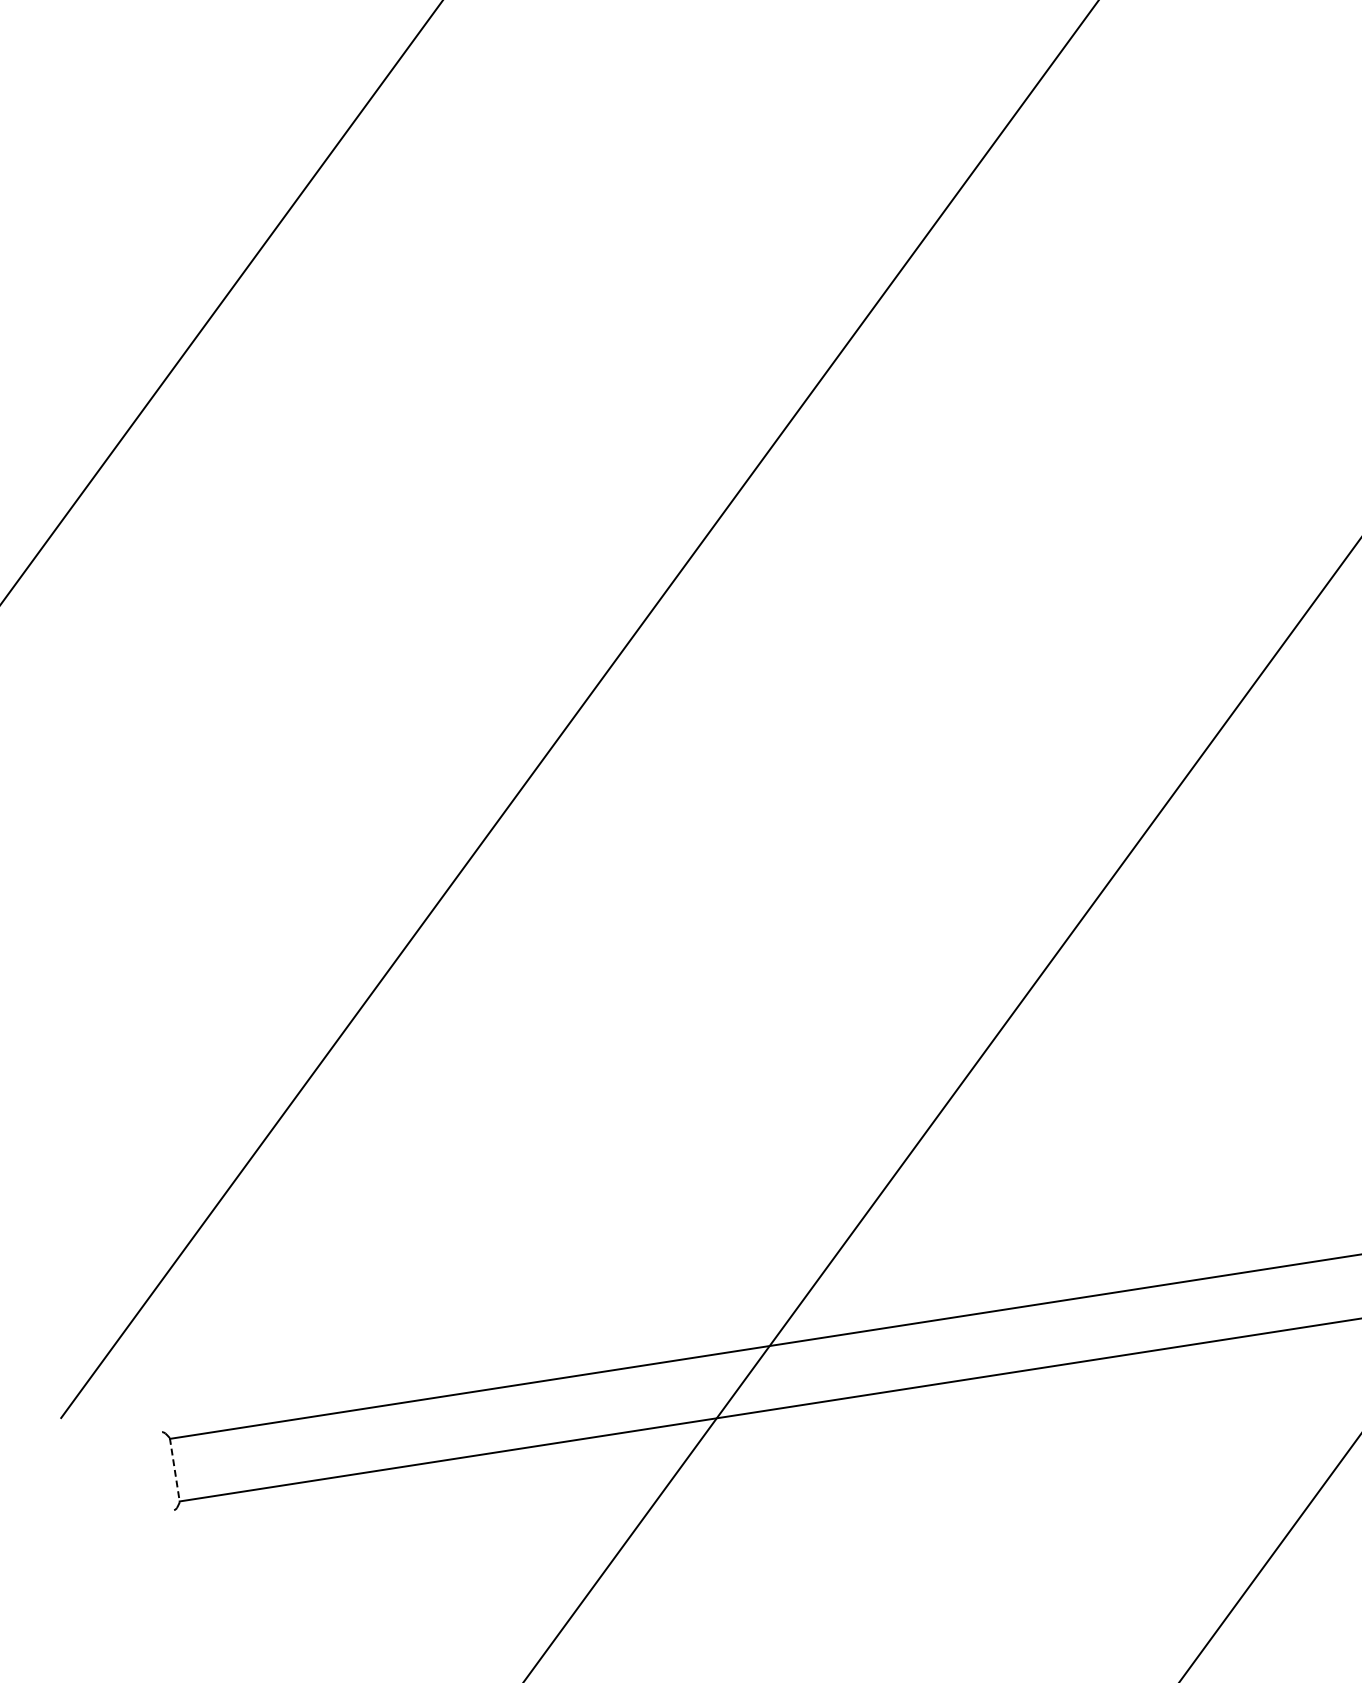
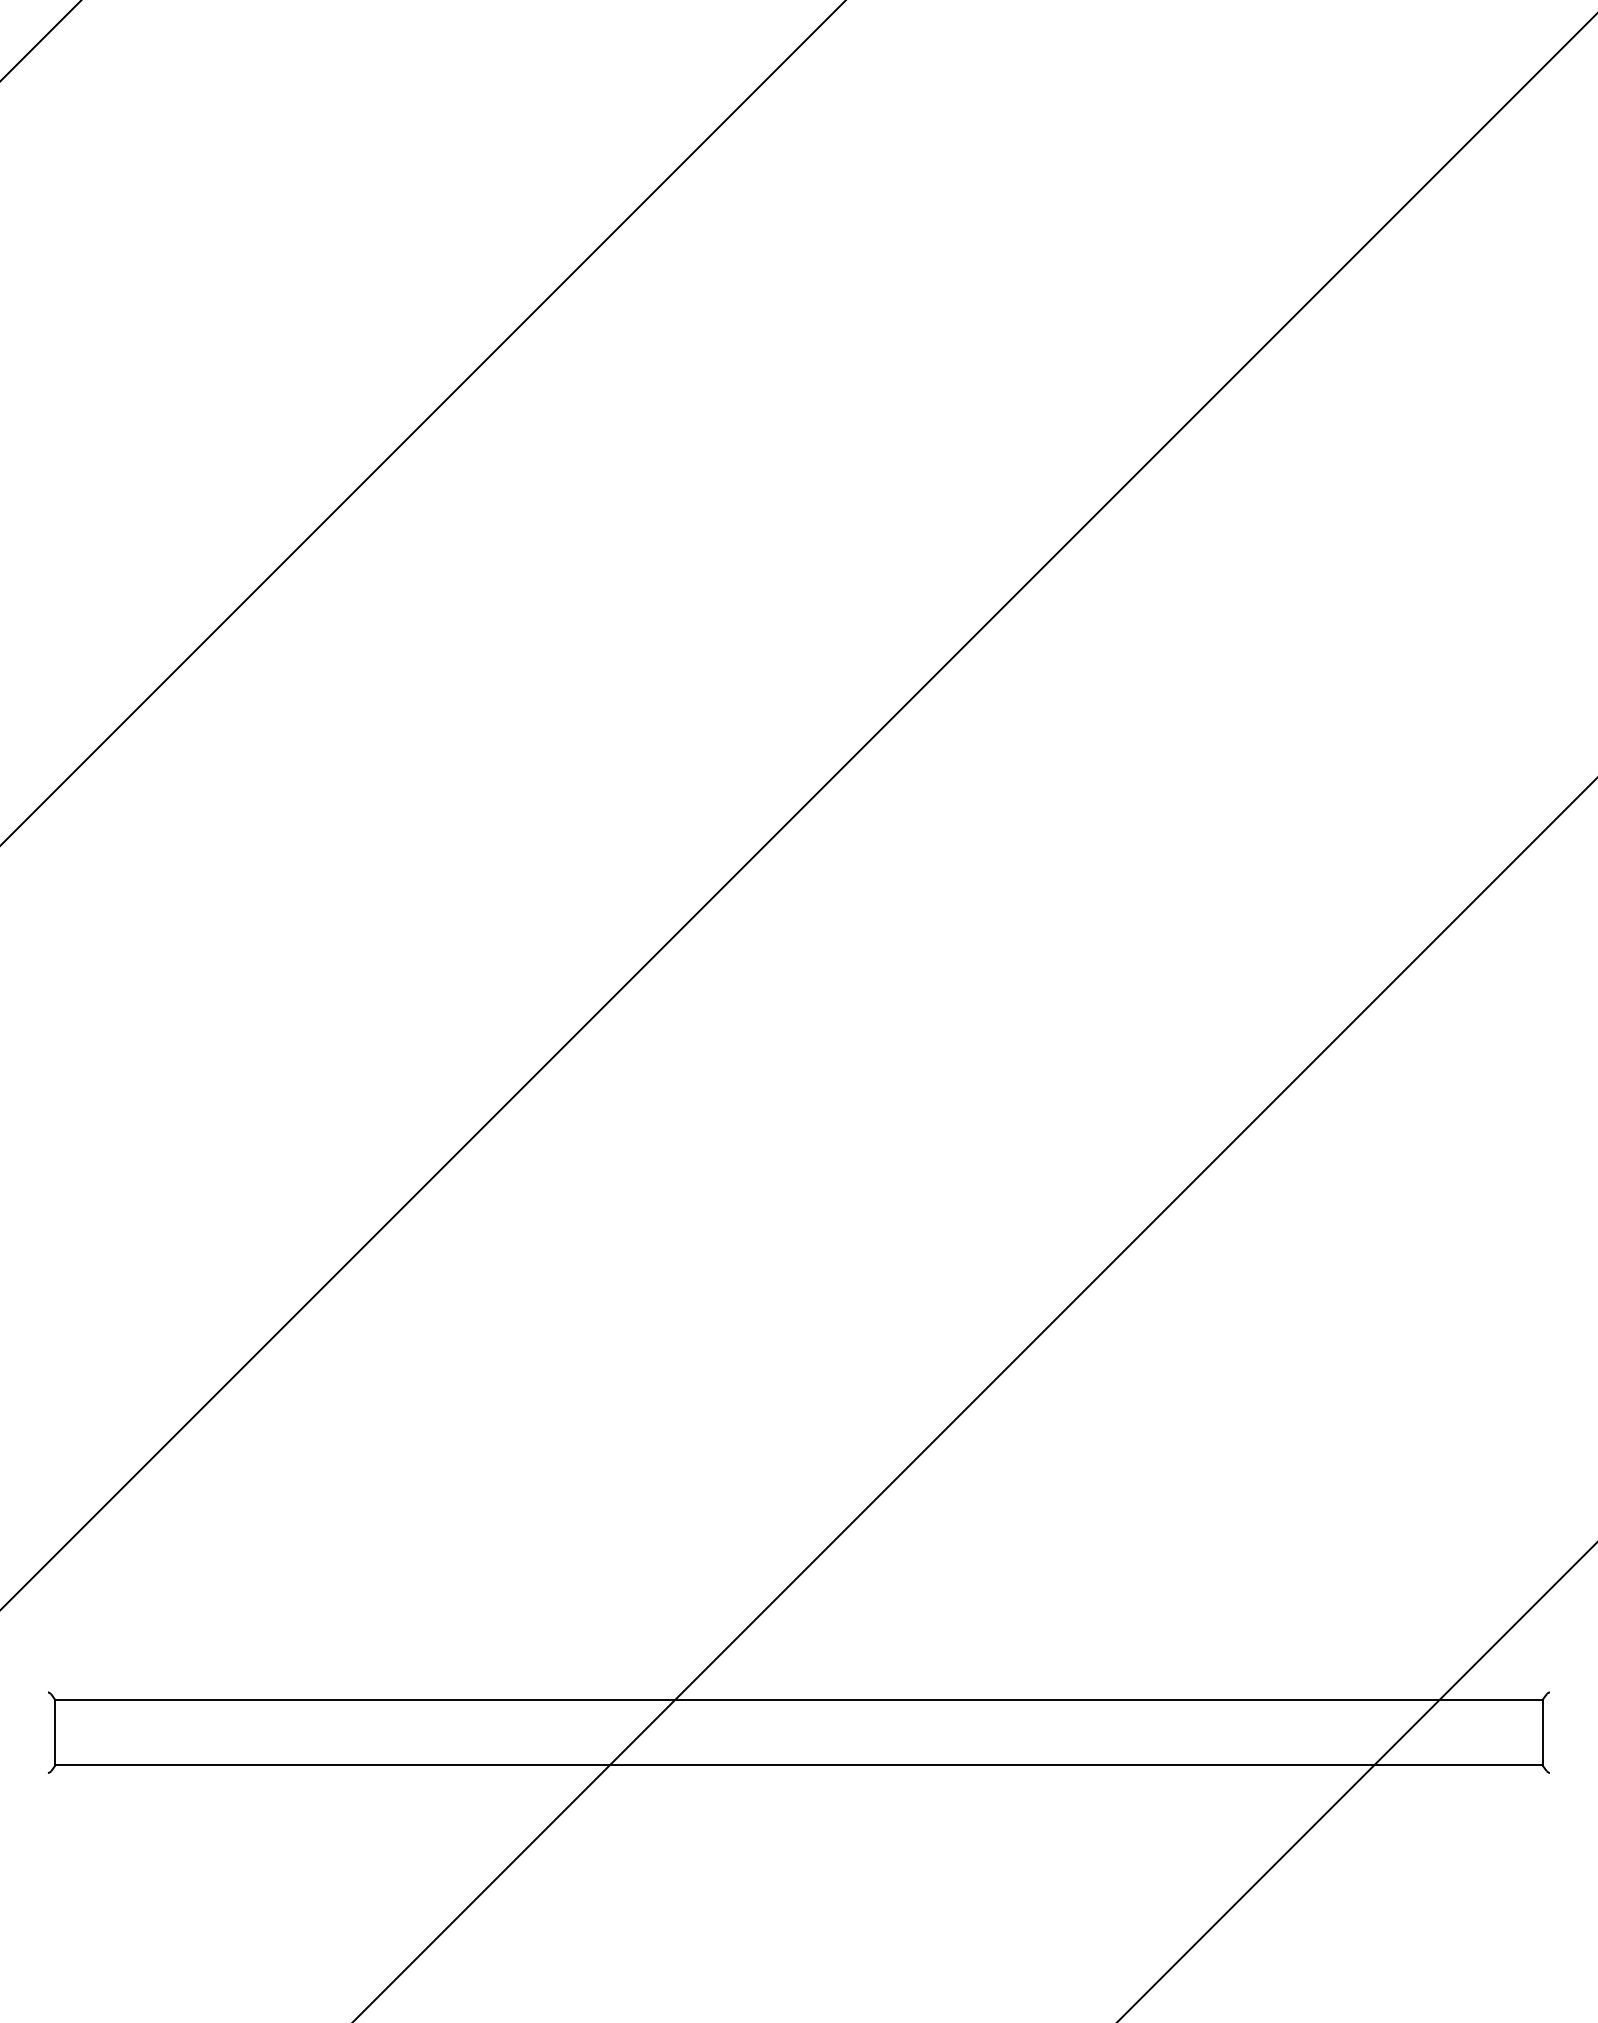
line: (174, 1470) -> (54, 1733), dashed -> solid

